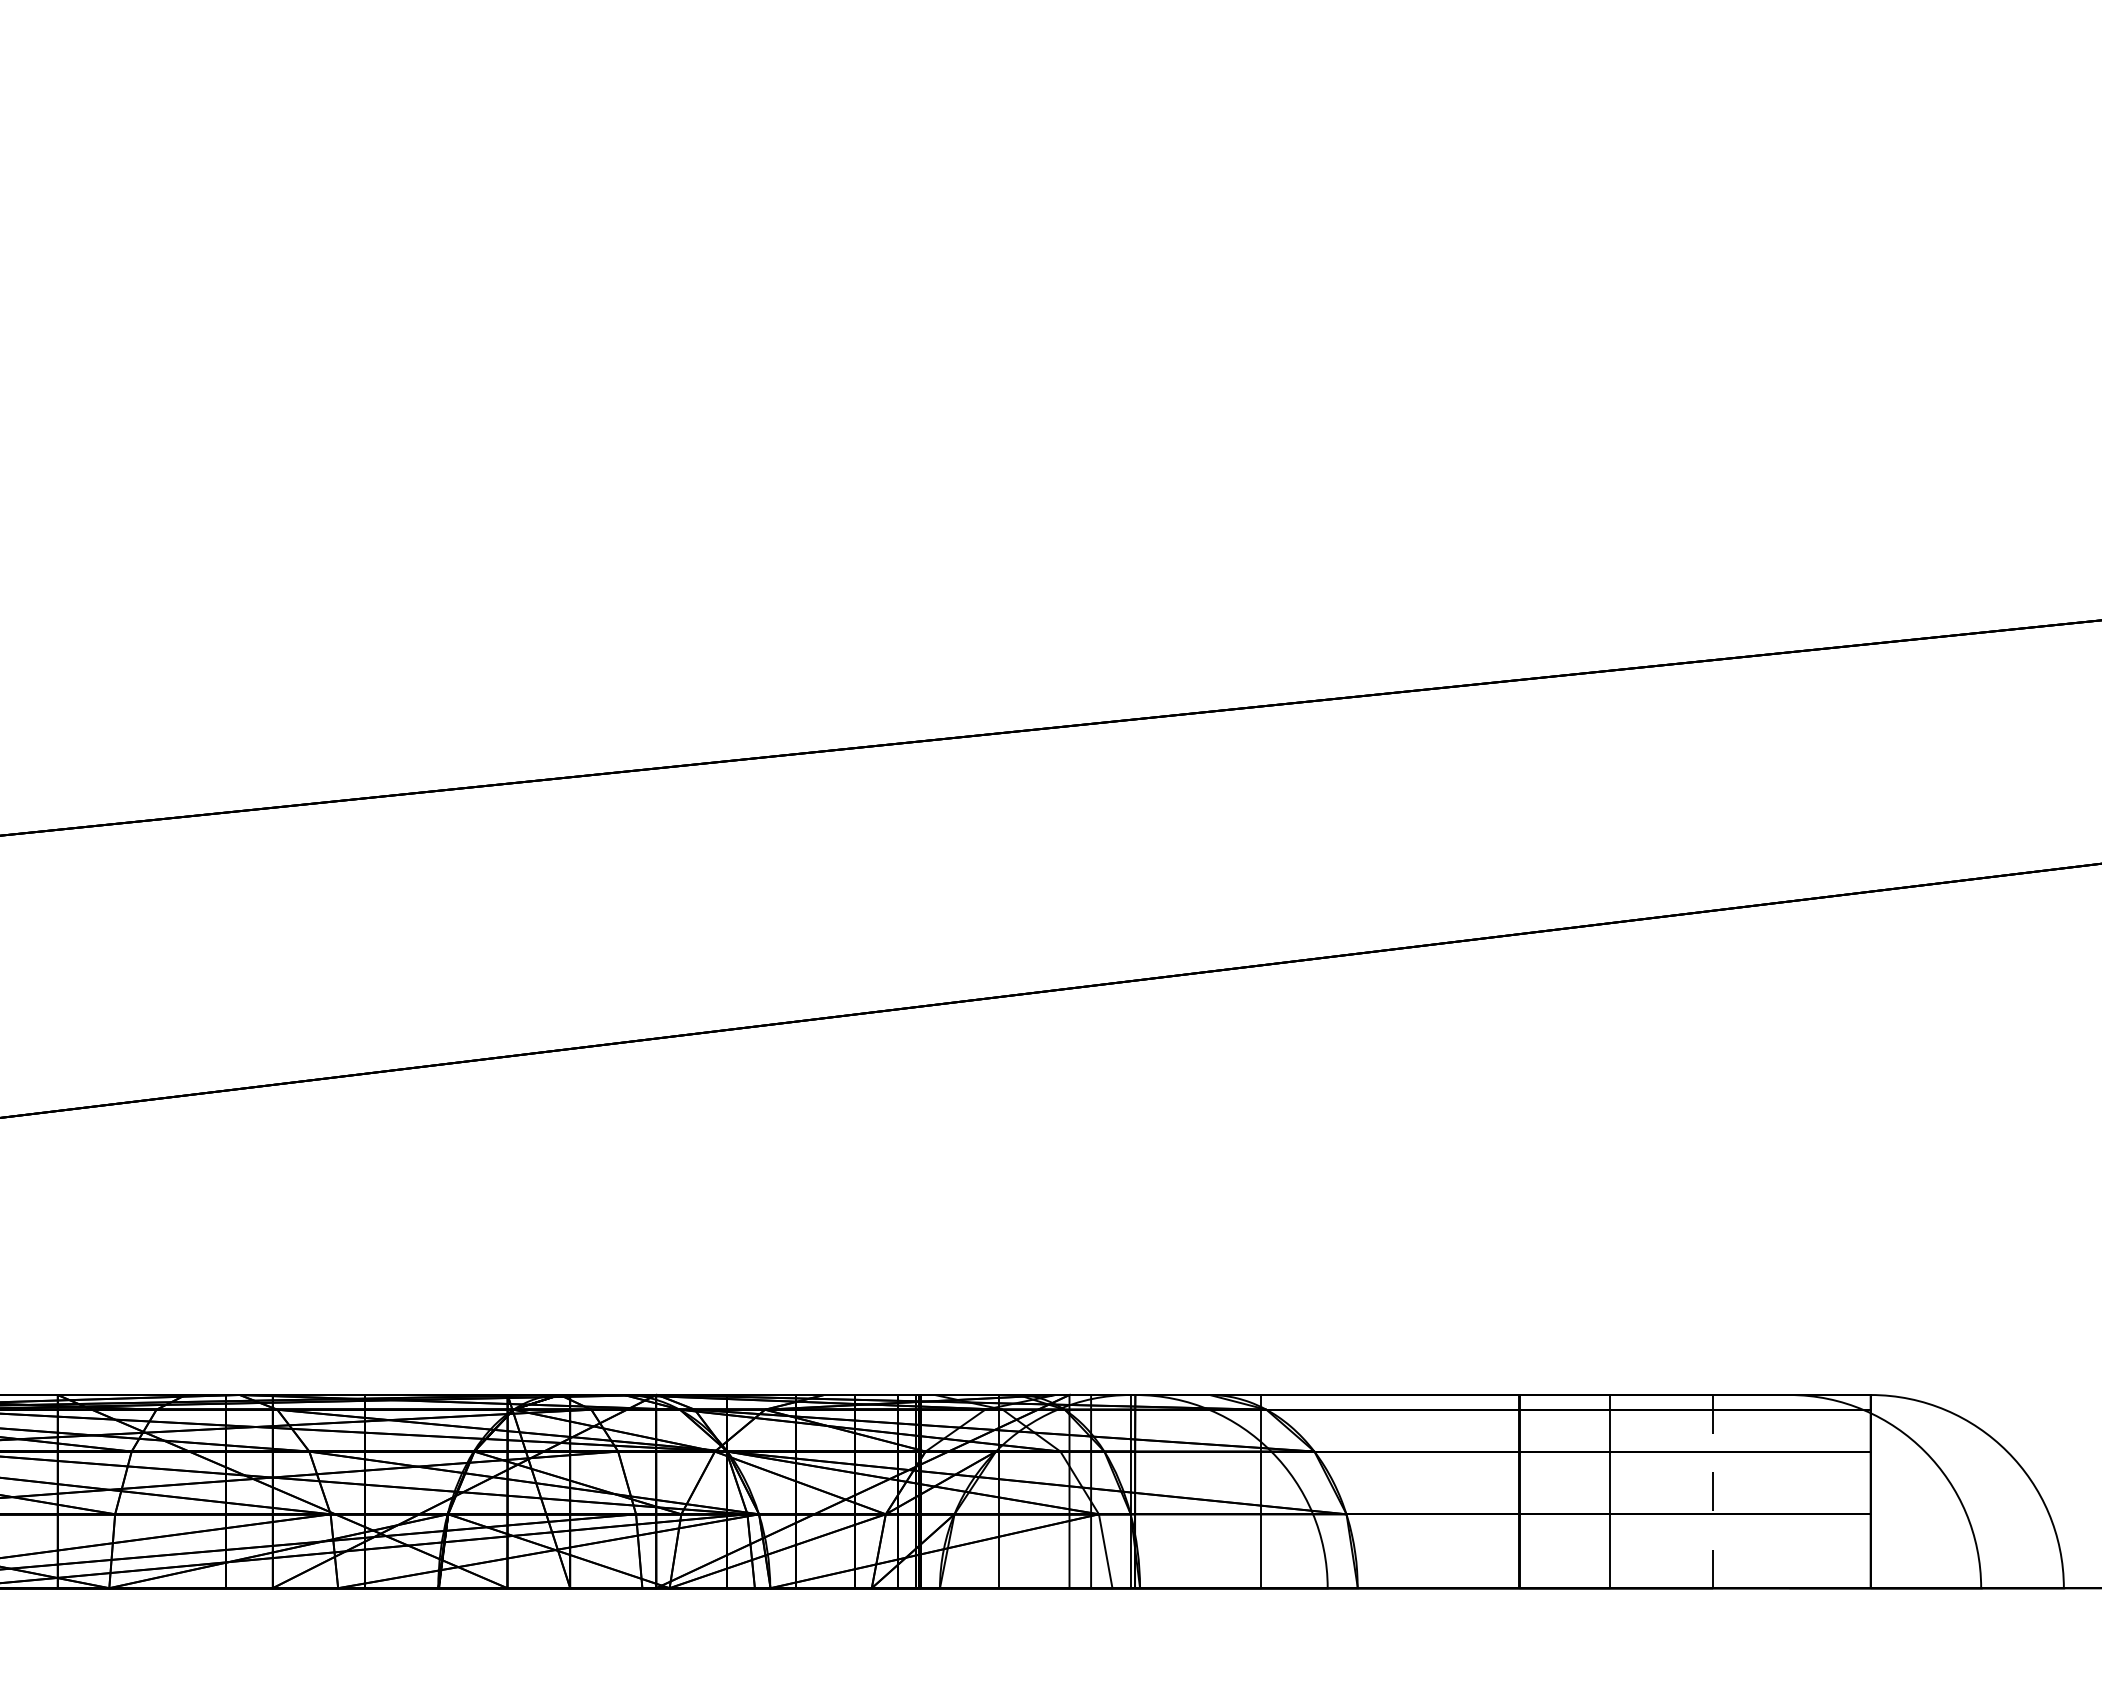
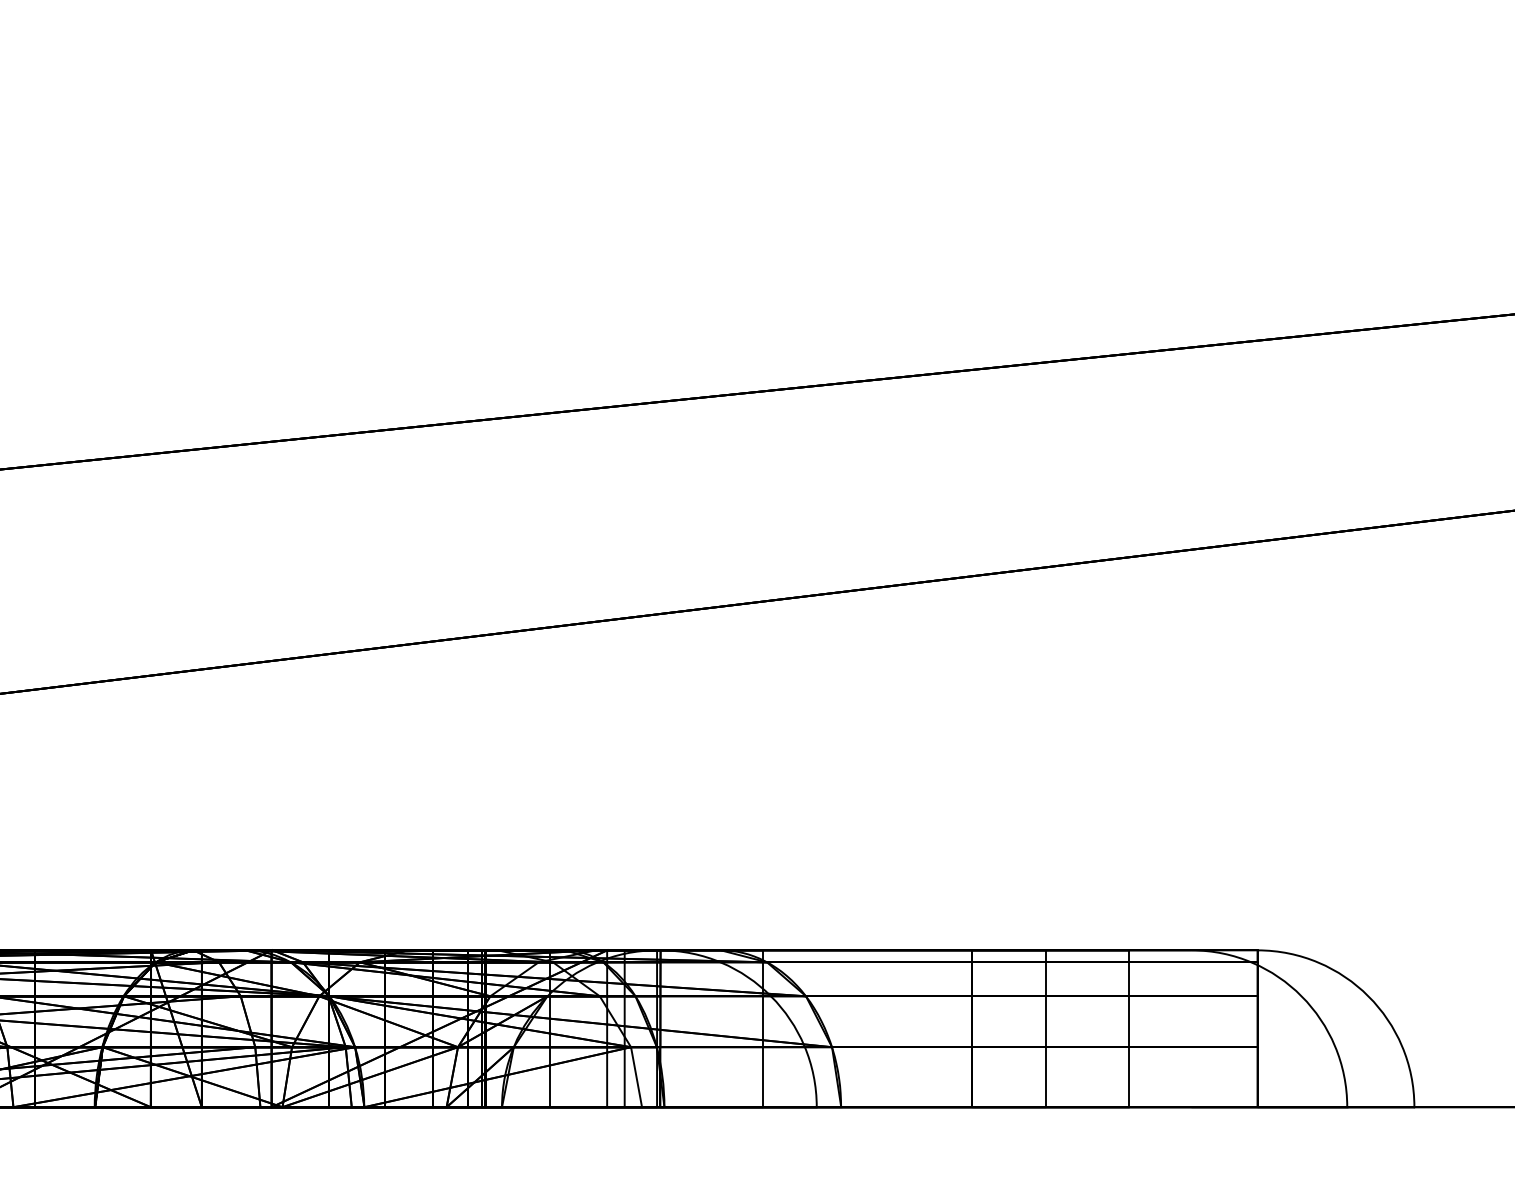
line: (1712, 1491) -> (1129, 1028), dashed -> solid

